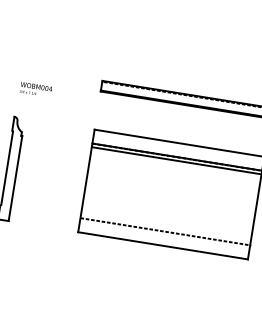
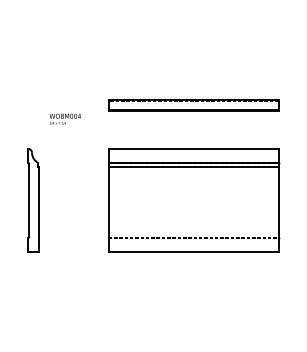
text: (35, 88) -> (64, 118), moved

